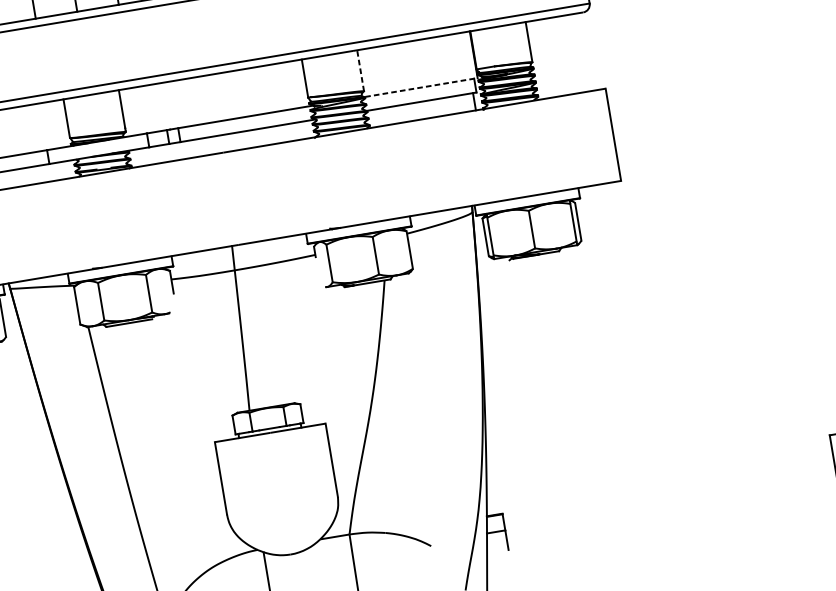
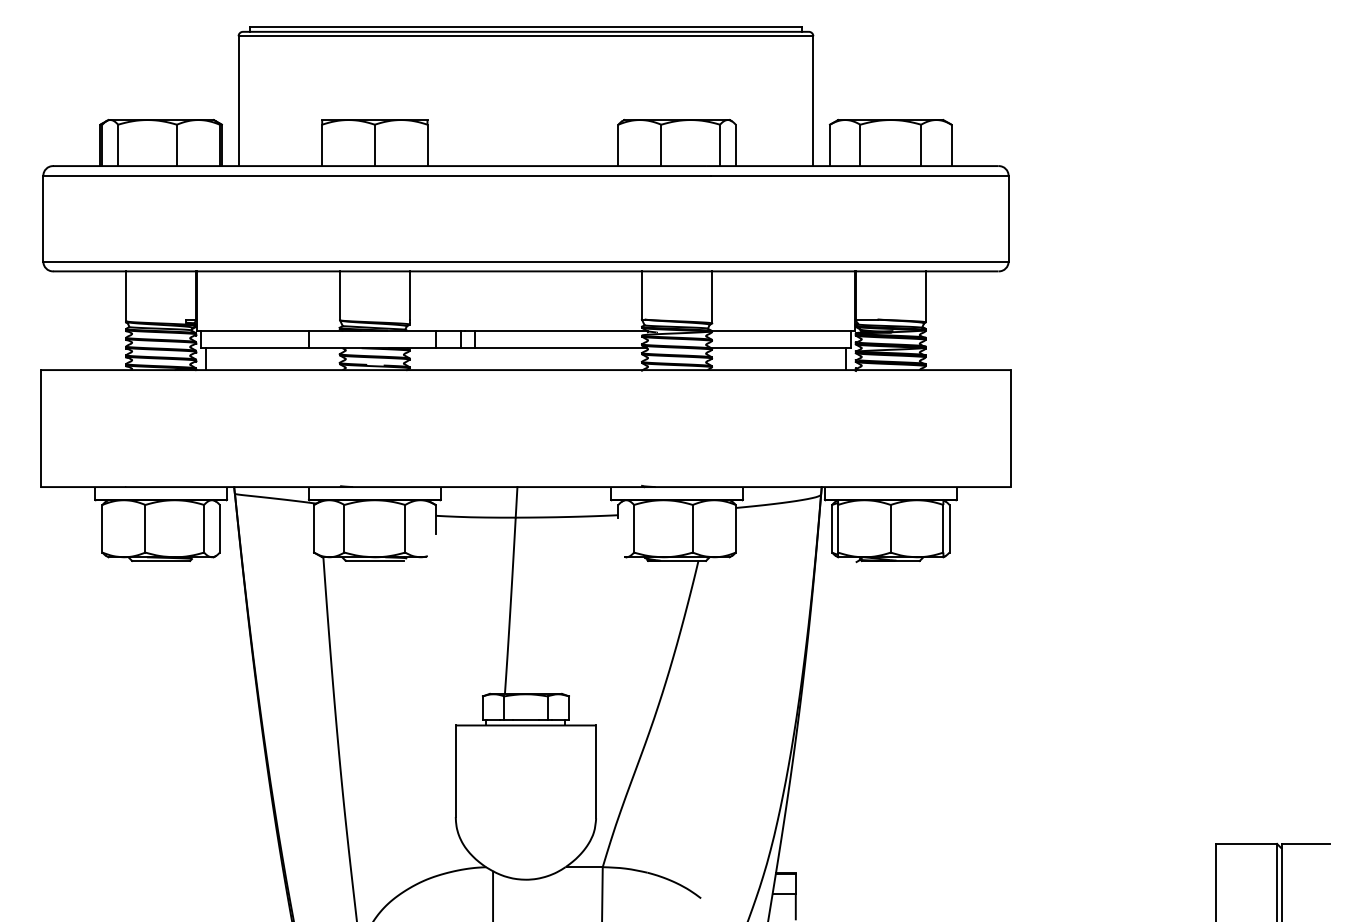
line: (360, 70) -> (712, 296), dashed -> solid
line: (422, 87) -> (784, 330), dashed -> solid

